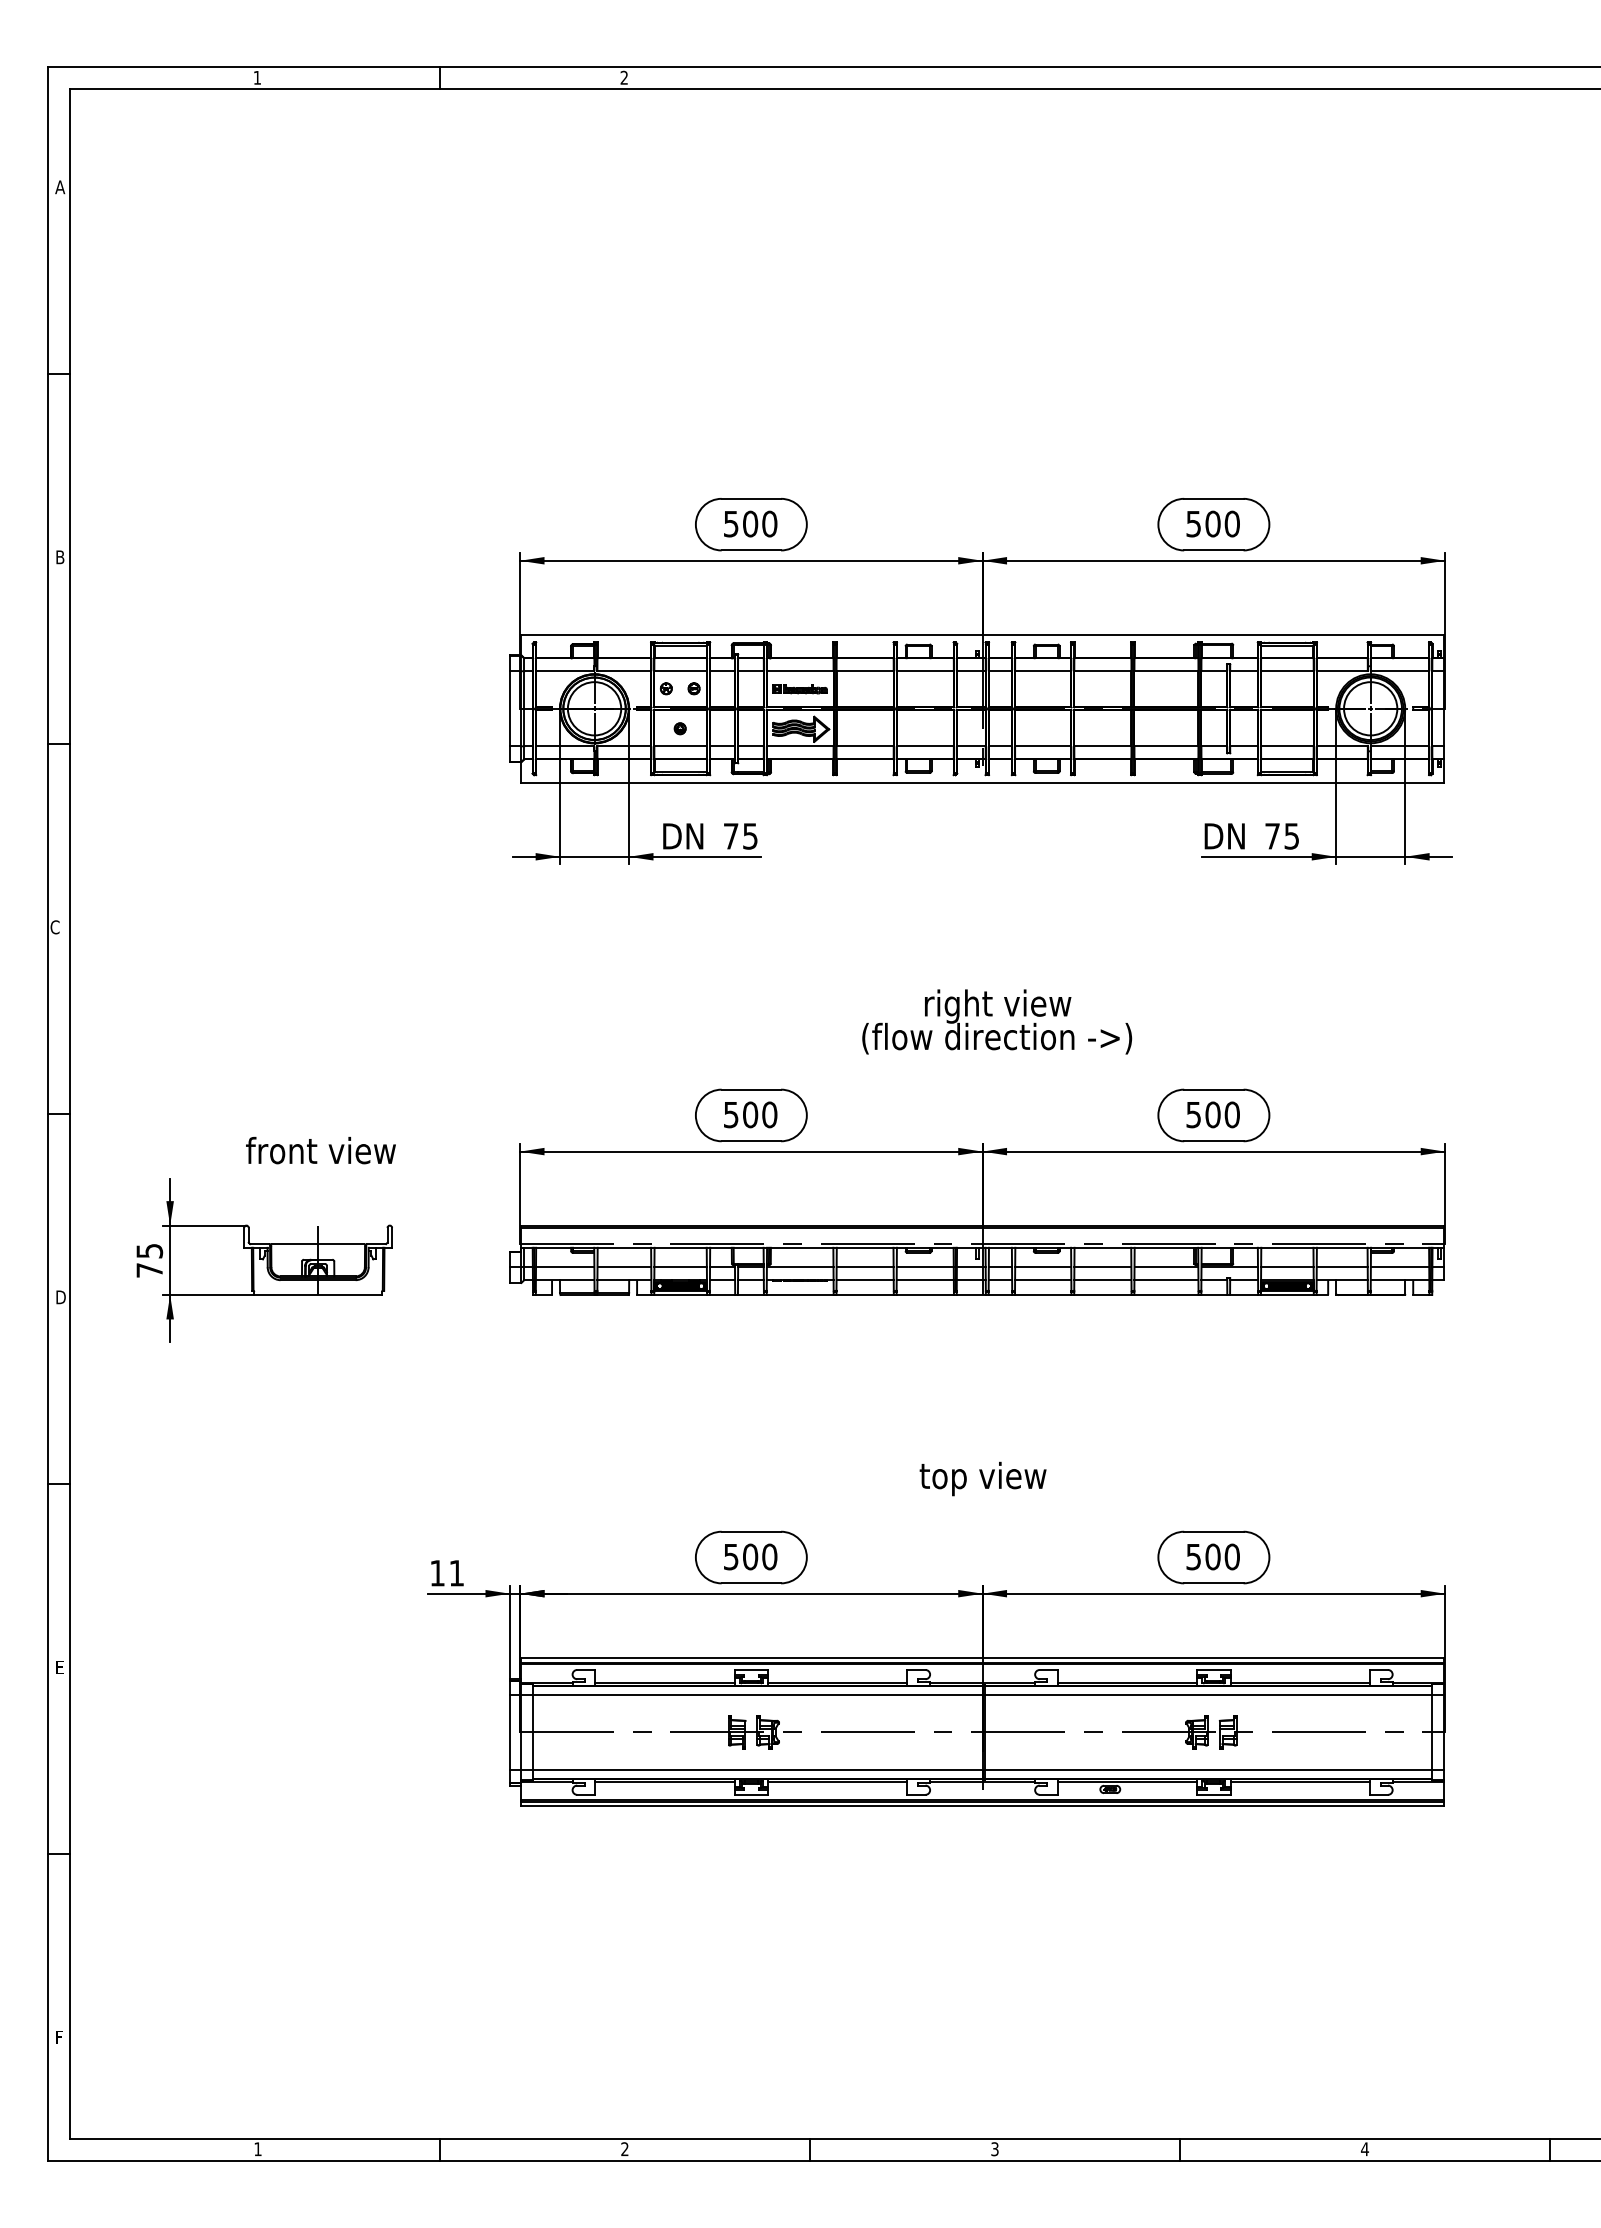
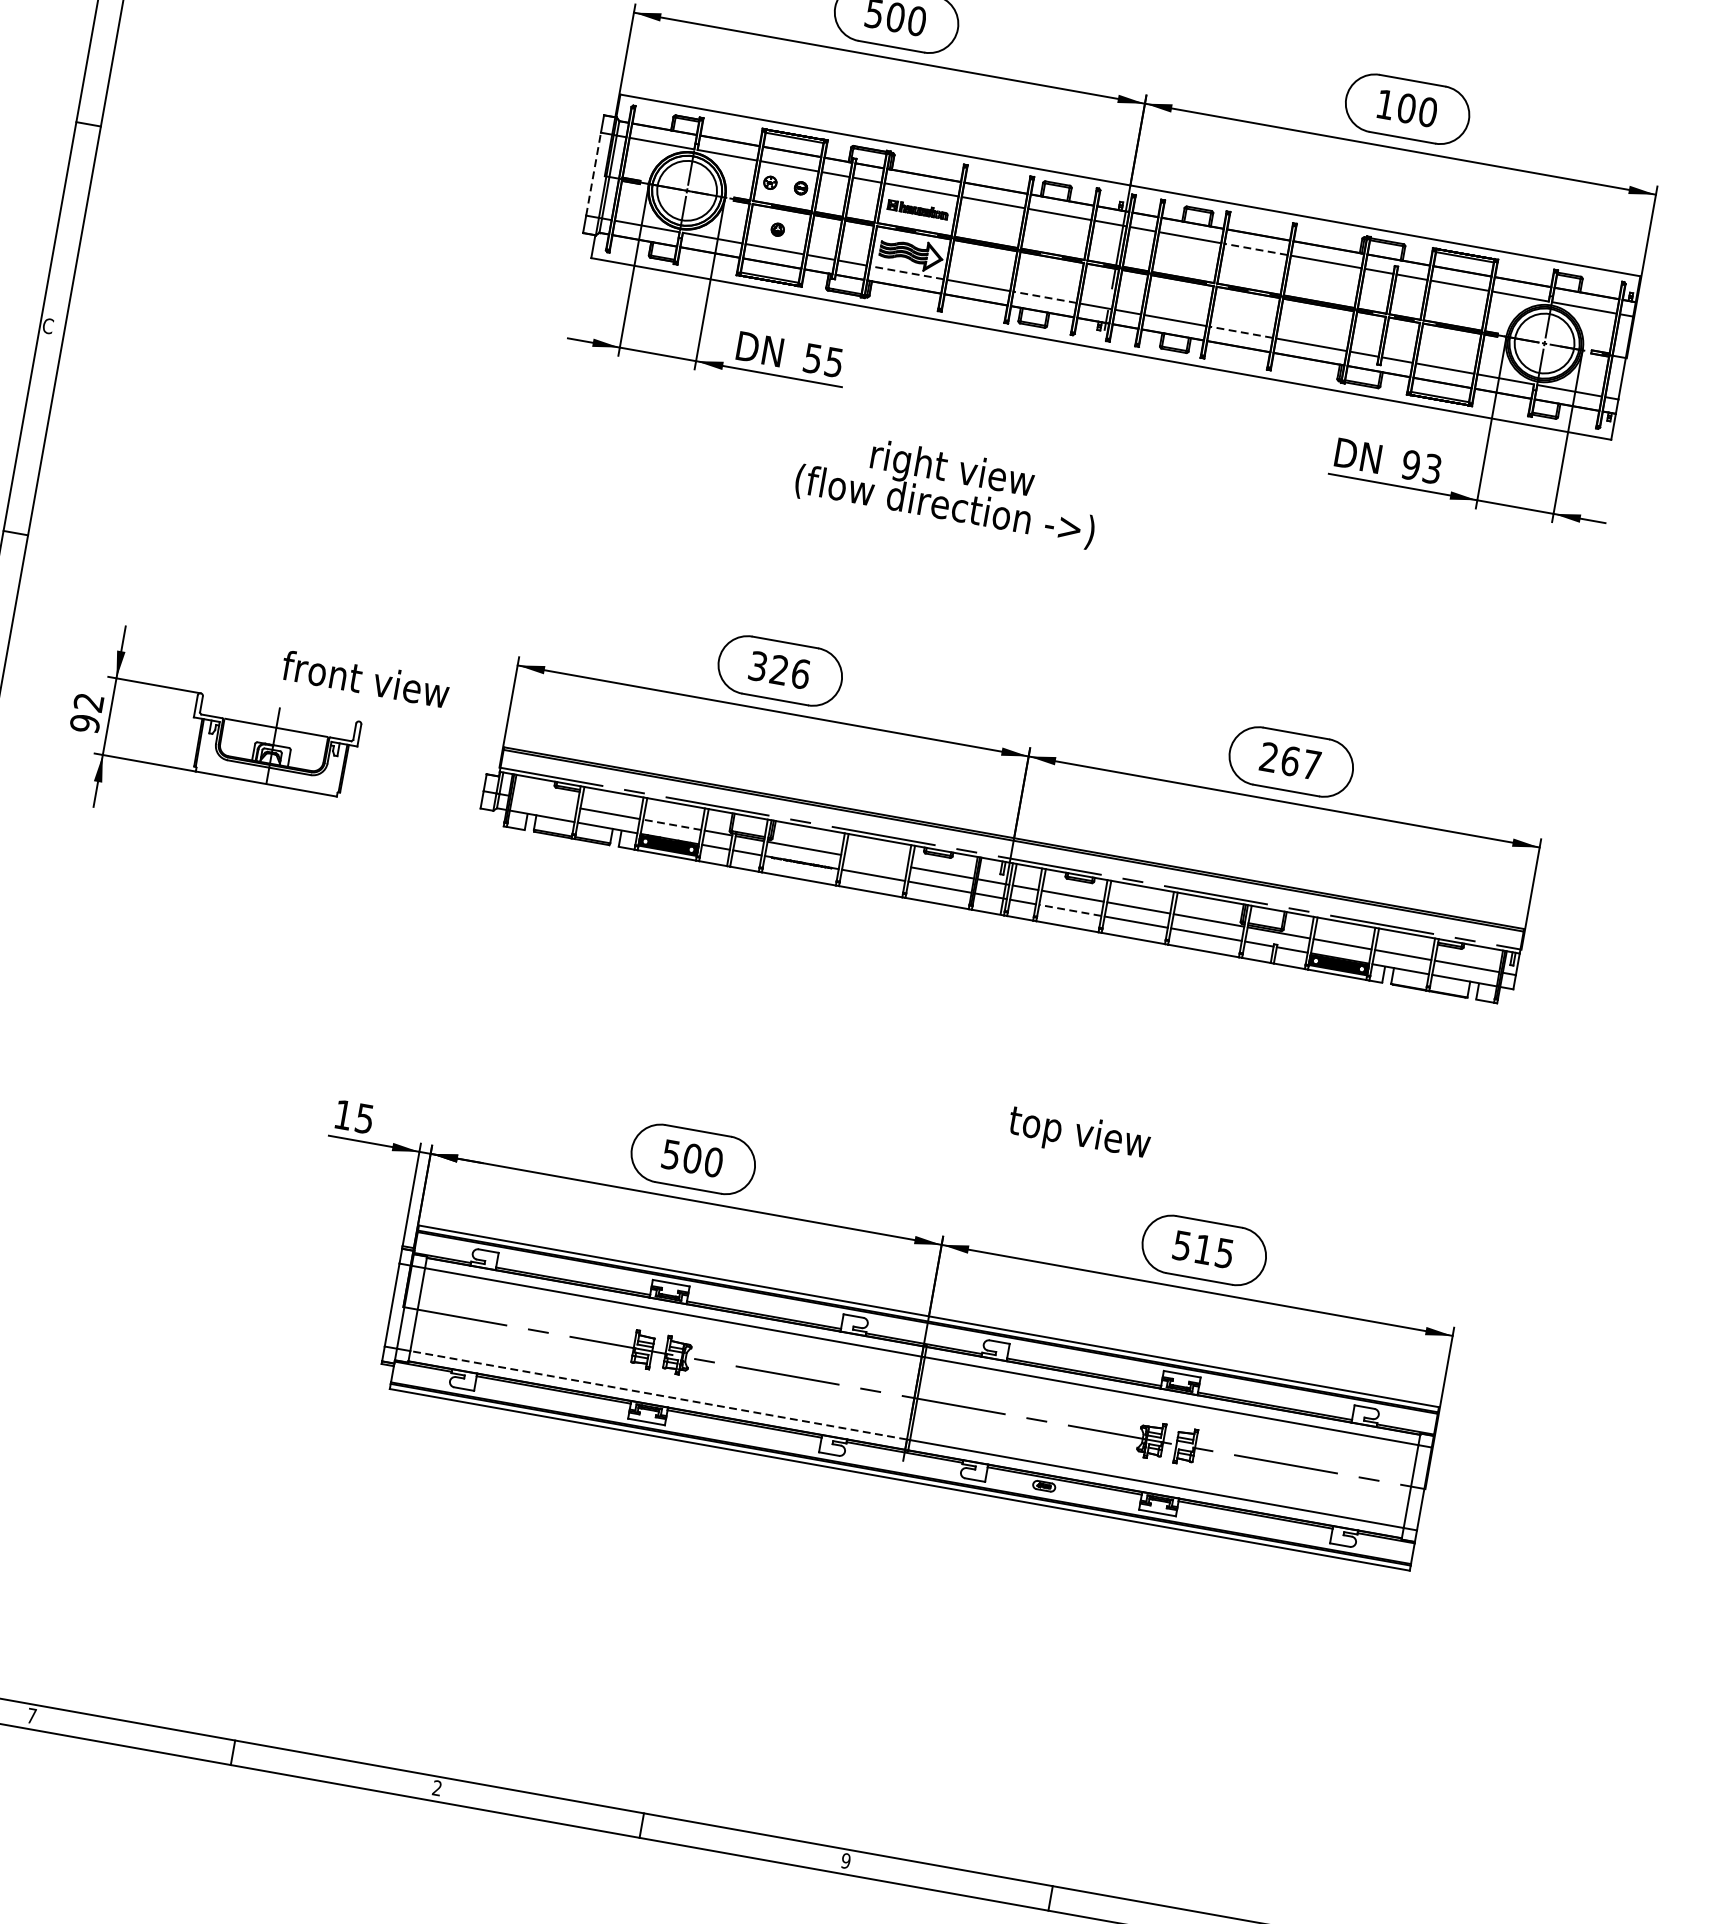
text: (1193, 524) -> (1385, 105), 500 -> 100
line: (1102, 671) -> (1255, 249), solid -> dashed
line: (509, 708) -> (593, 173), solid -> dashed
line: (799, 746) -> (906, 272), solid -> dashed
line: (925, 746) -> (1045, 297), solid -> dashed
line: (1102, 746) -> (1240, 332), solid -> dashed
text: (731, 836) -> (813, 358), 75 -> 55
text: (1282, 836) -> (1422, 467), 75 -> 93
text: (997, 1021) -> (948, 487), moved
text: (750, 1114) -> (779, 669), 500 -> 326
text: (1212, 1114) -> (1289, 760), 500 -> 267
text: (320, 1150) -> (365, 679), moved
text: (149, 1261) -> (86, 713), 75 -> 92
line: (565, 1267) -> (545, 802), removed
line: (680, 1267) -> (672, 825), solid -> dashed
line: (864, 1267) -> (875, 861), removed
line: (1042, 1280) -> (1069, 910), solid -> dashed
text: (982, 1478) -> (1078, 1134), moved
text: (1222, 1556) -> (1214, 1250), 500 -> 515
text: (456, 1573) -> (364, 1118), 11 -> 15
line: (757, 1769) -> (658, 1394), solid -> dashed
text: (257, 2149) -> (31, 1716), 1 -> 7
text: (994, 2149) -> (845, 1861), 3 -> 9

